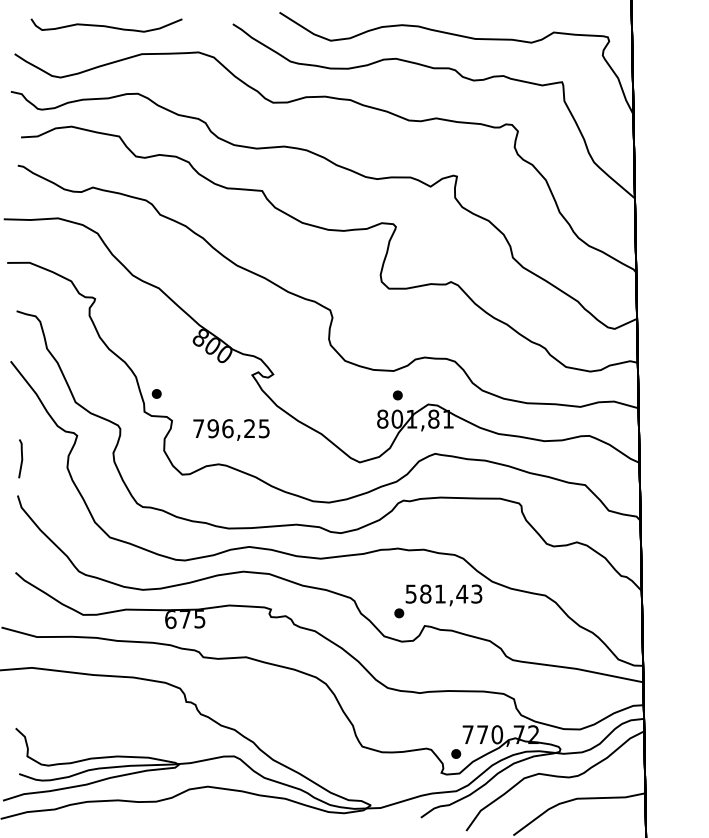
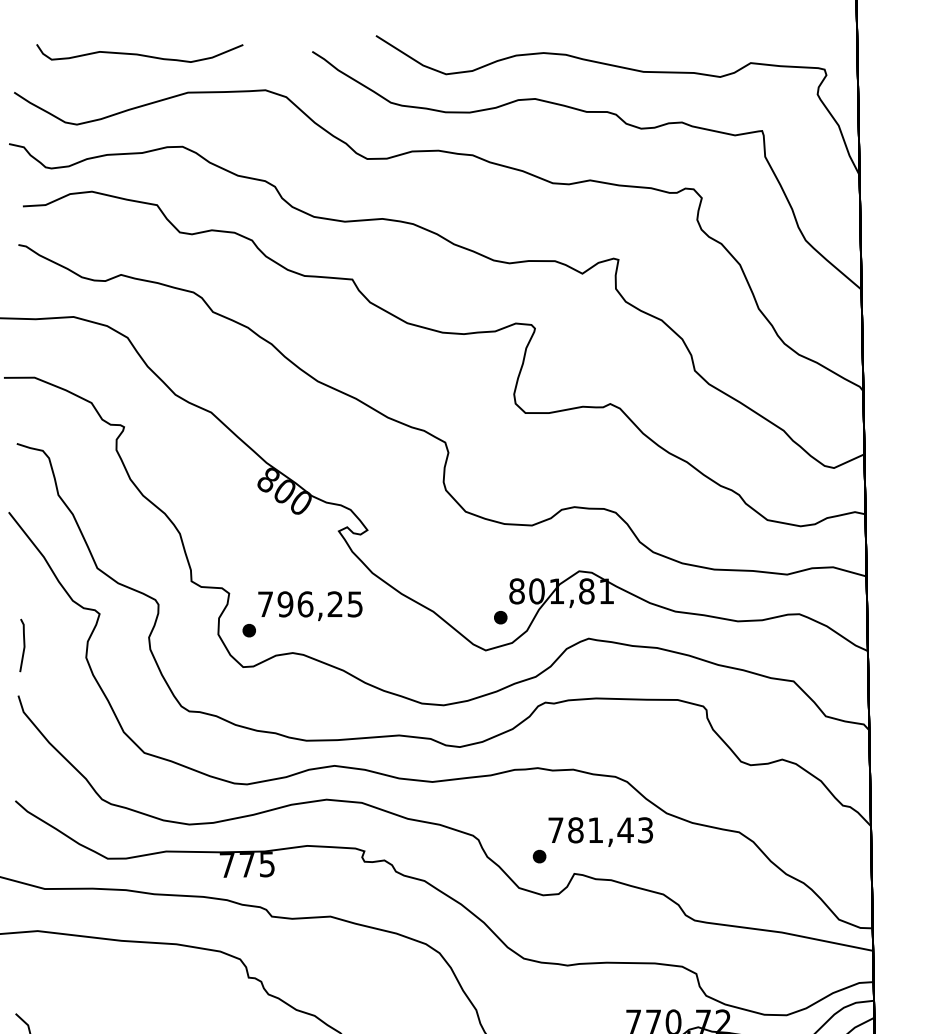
part: (156, 393) -> (248, 630), moved
part: (397, 395) -> (500, 617), moved
text: (410, 593) -> (554, 829), 581,43 -> 781,43
text: (170, 620) -> (227, 866), 675 -> 775

